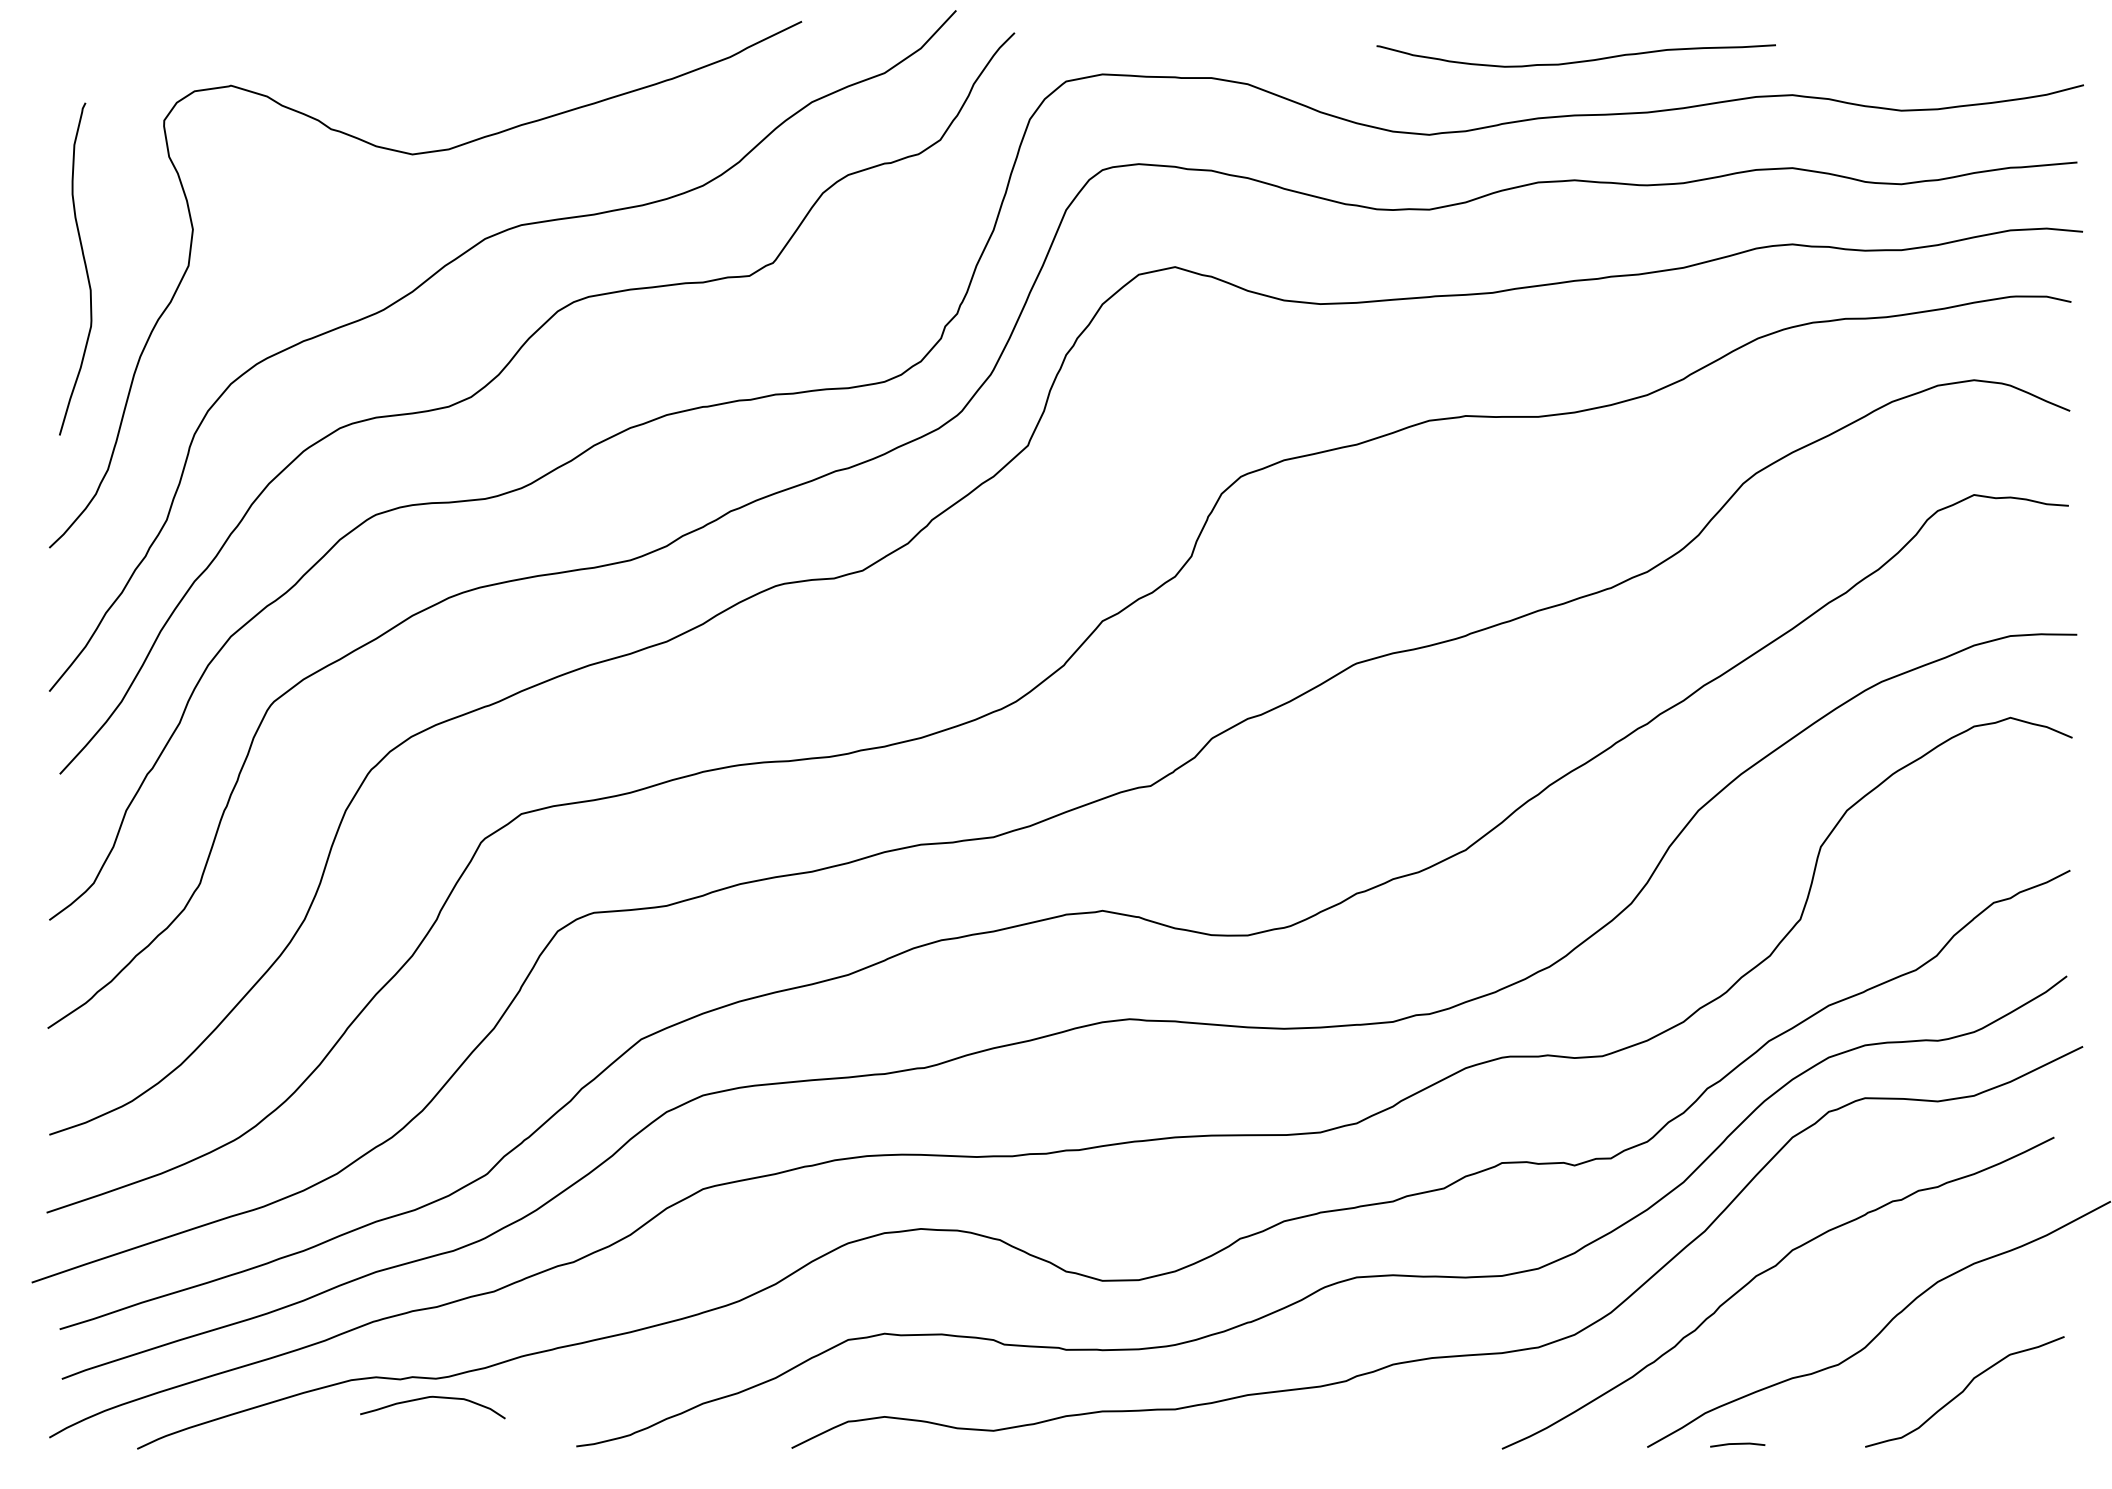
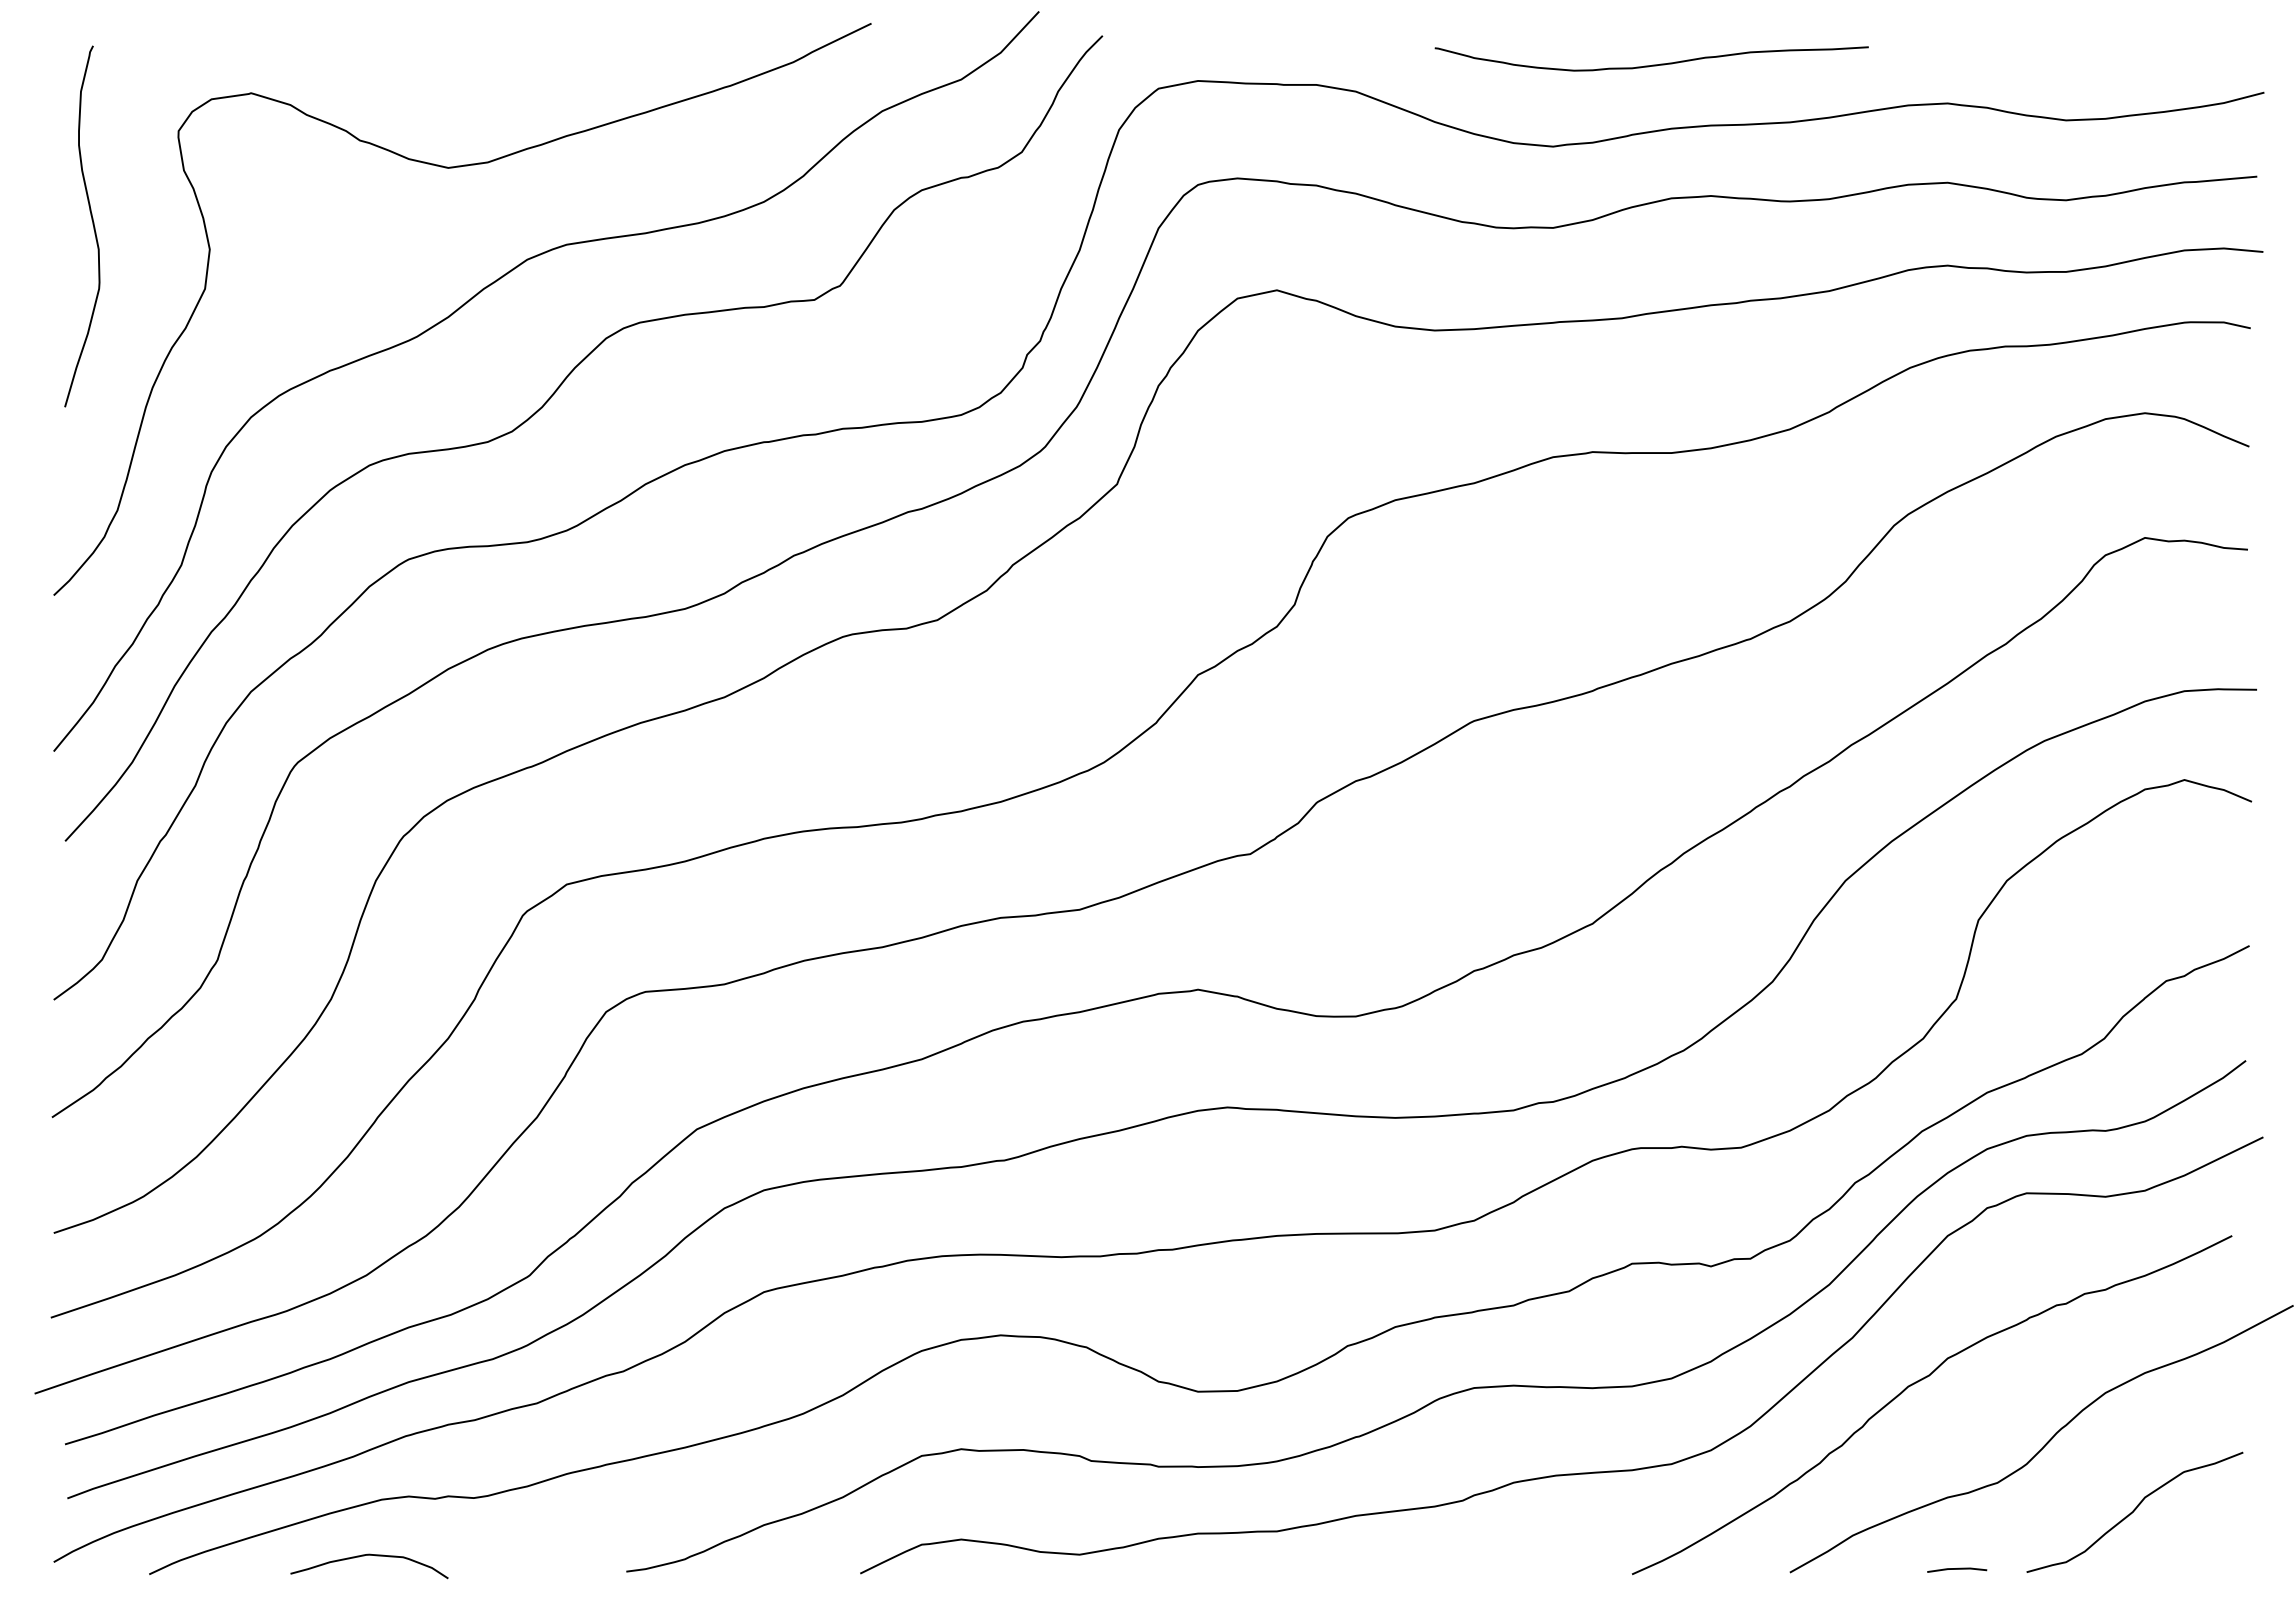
curve: (1576, 61) -> (1652, 64), moved
curve: (84, 267) -> (92, 224), moved
curve: (432, 1397) -> (369, 1555), moved
line: (1738, 1444) -> (1957, 1569), moved

